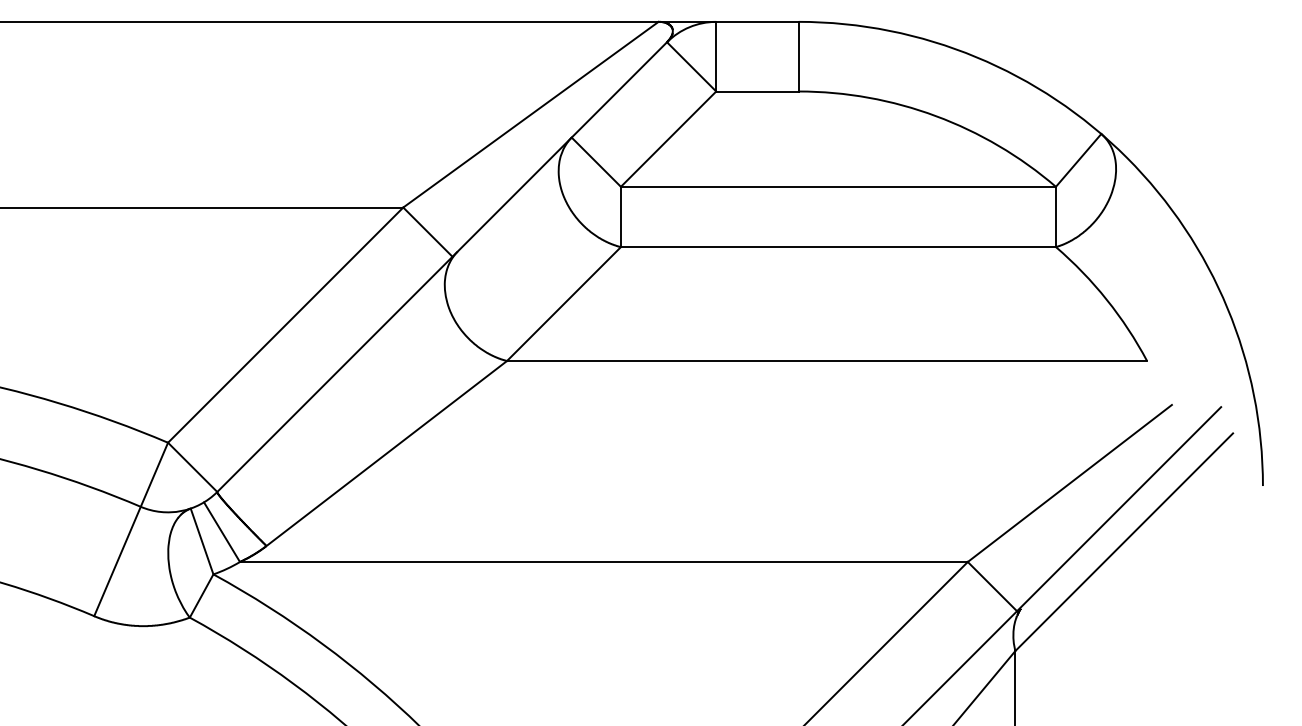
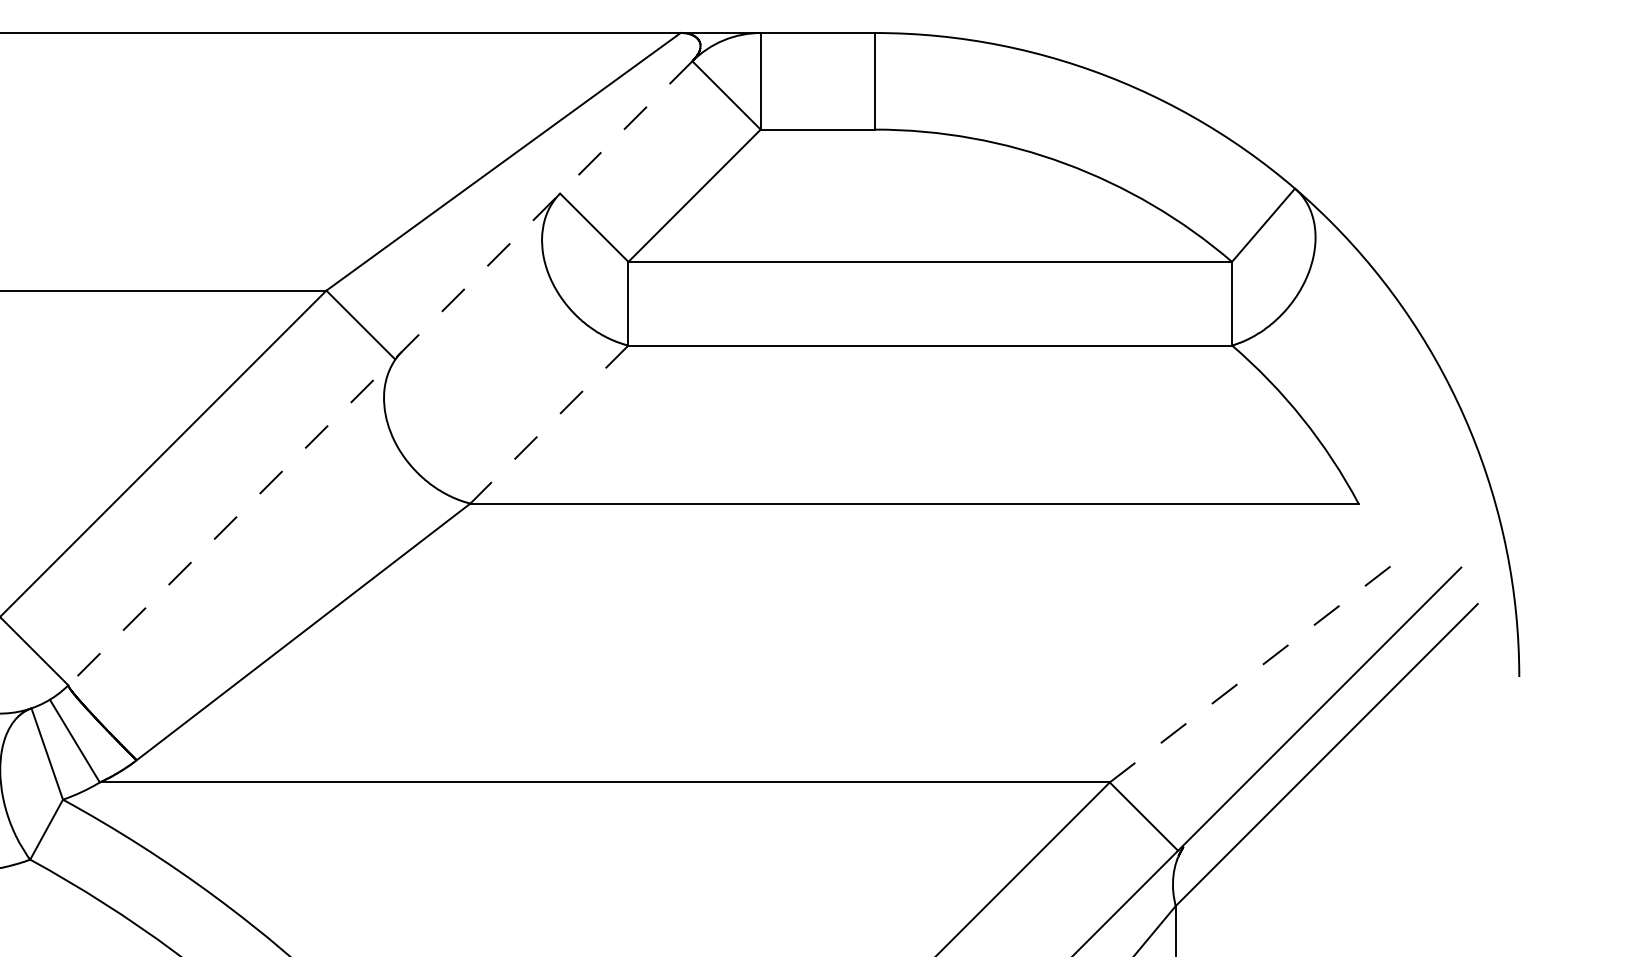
line: (441, 267) -> (379, 373), solid -> dashed
line: (563, 304) -> (548, 425), solid -> dashed
line: (1069, 483) -> (1250, 673), solid -> dashed

